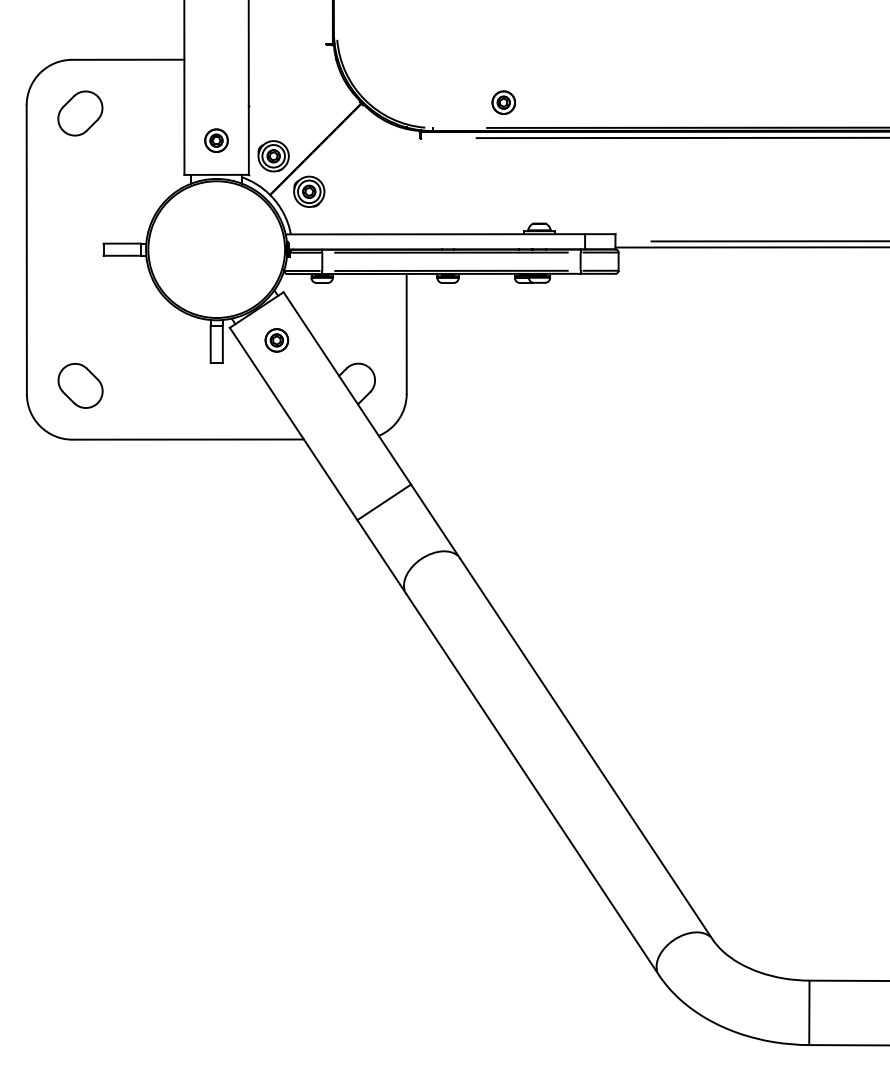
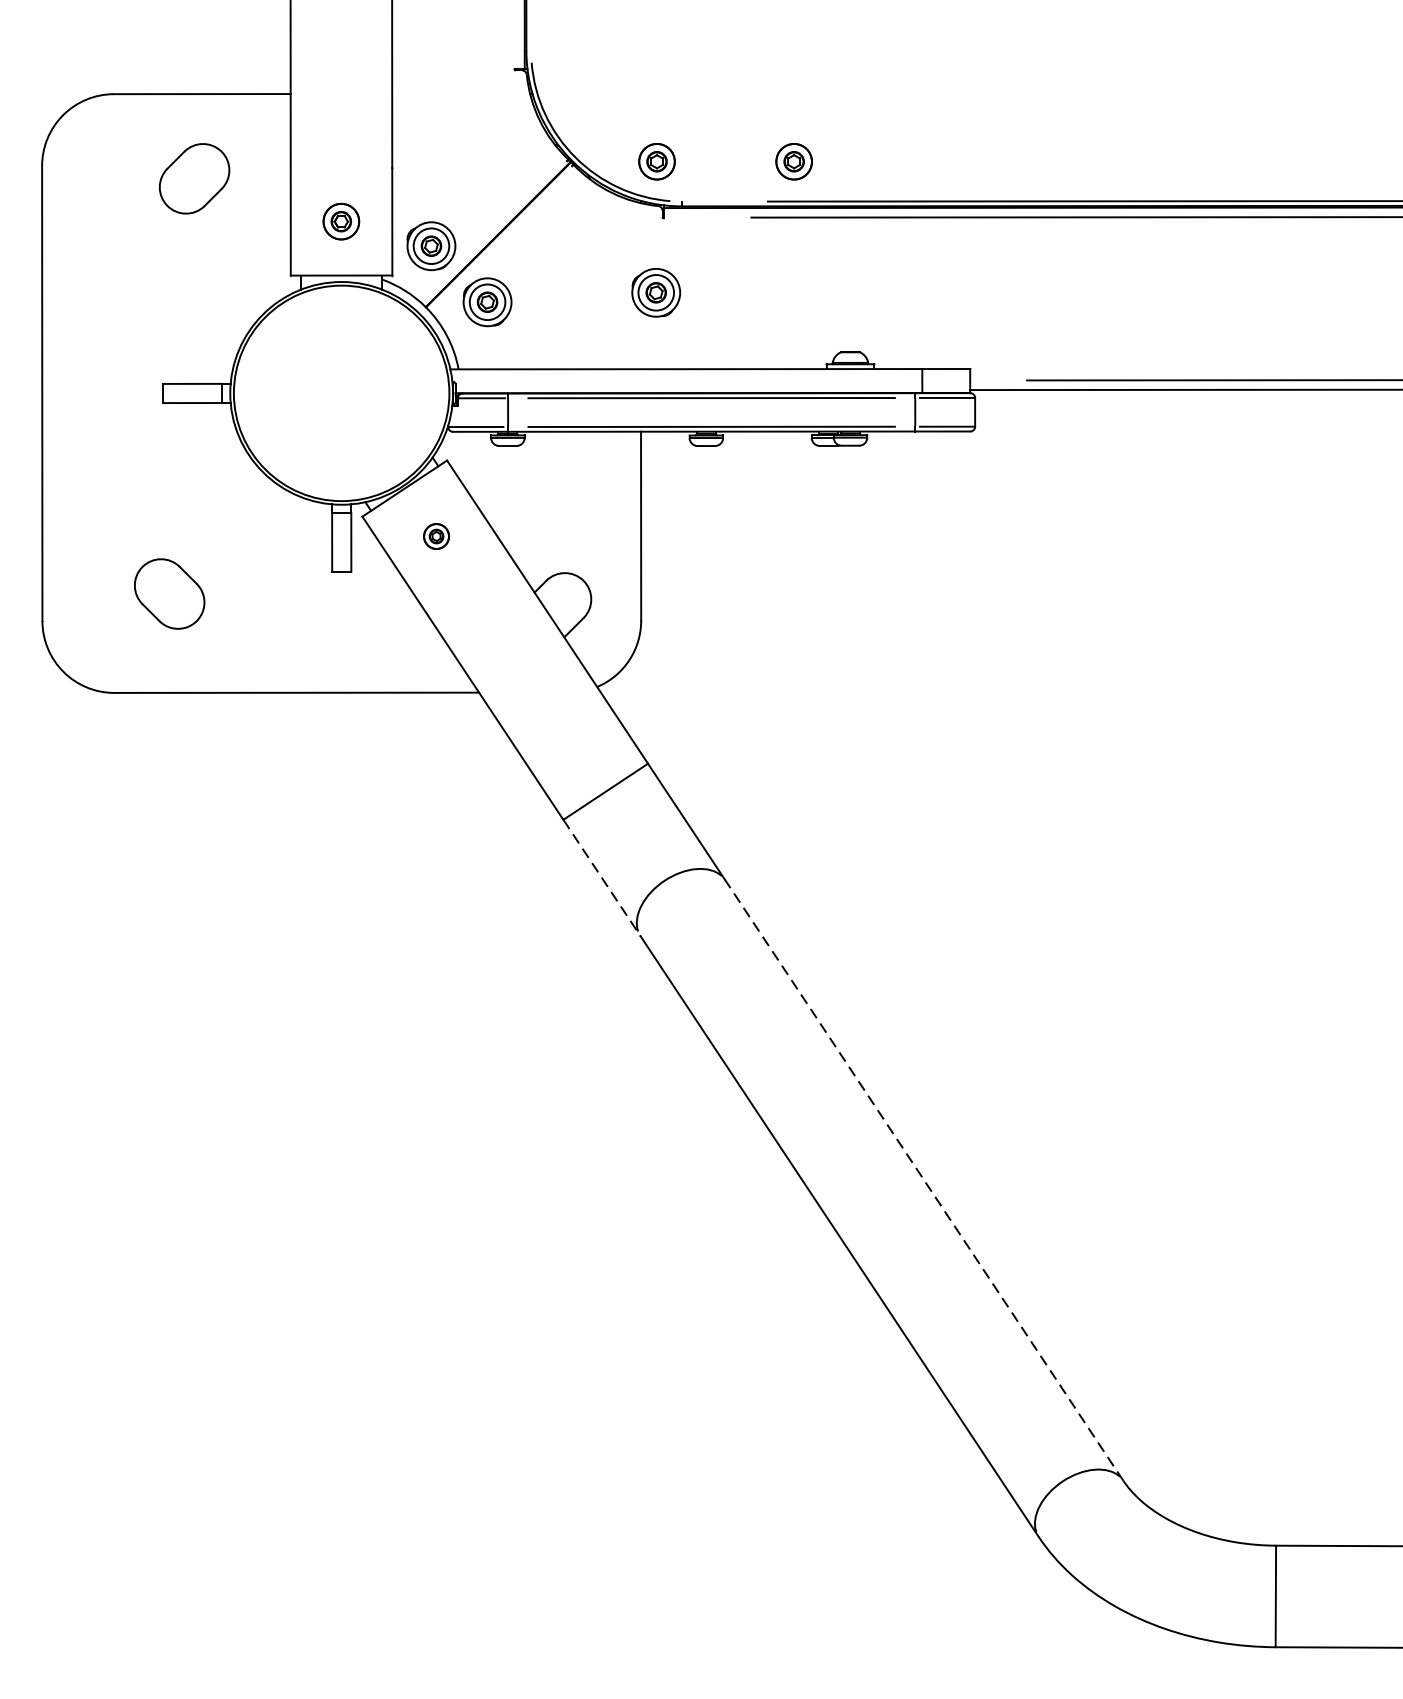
part: (416, 102) -> (656, 161), added
part: (80, 113) -> (194, 178), moved
part: (416, 185) -> (656, 292), added
part: (276, 340) -> (435, 536), size x0.7
part: (80, 385) -> (169, 593), moved
line: (382, 557) -> (602, 878), solid -> dashed
line: (586, 748) -> (924, 1179), solid -> dashed

